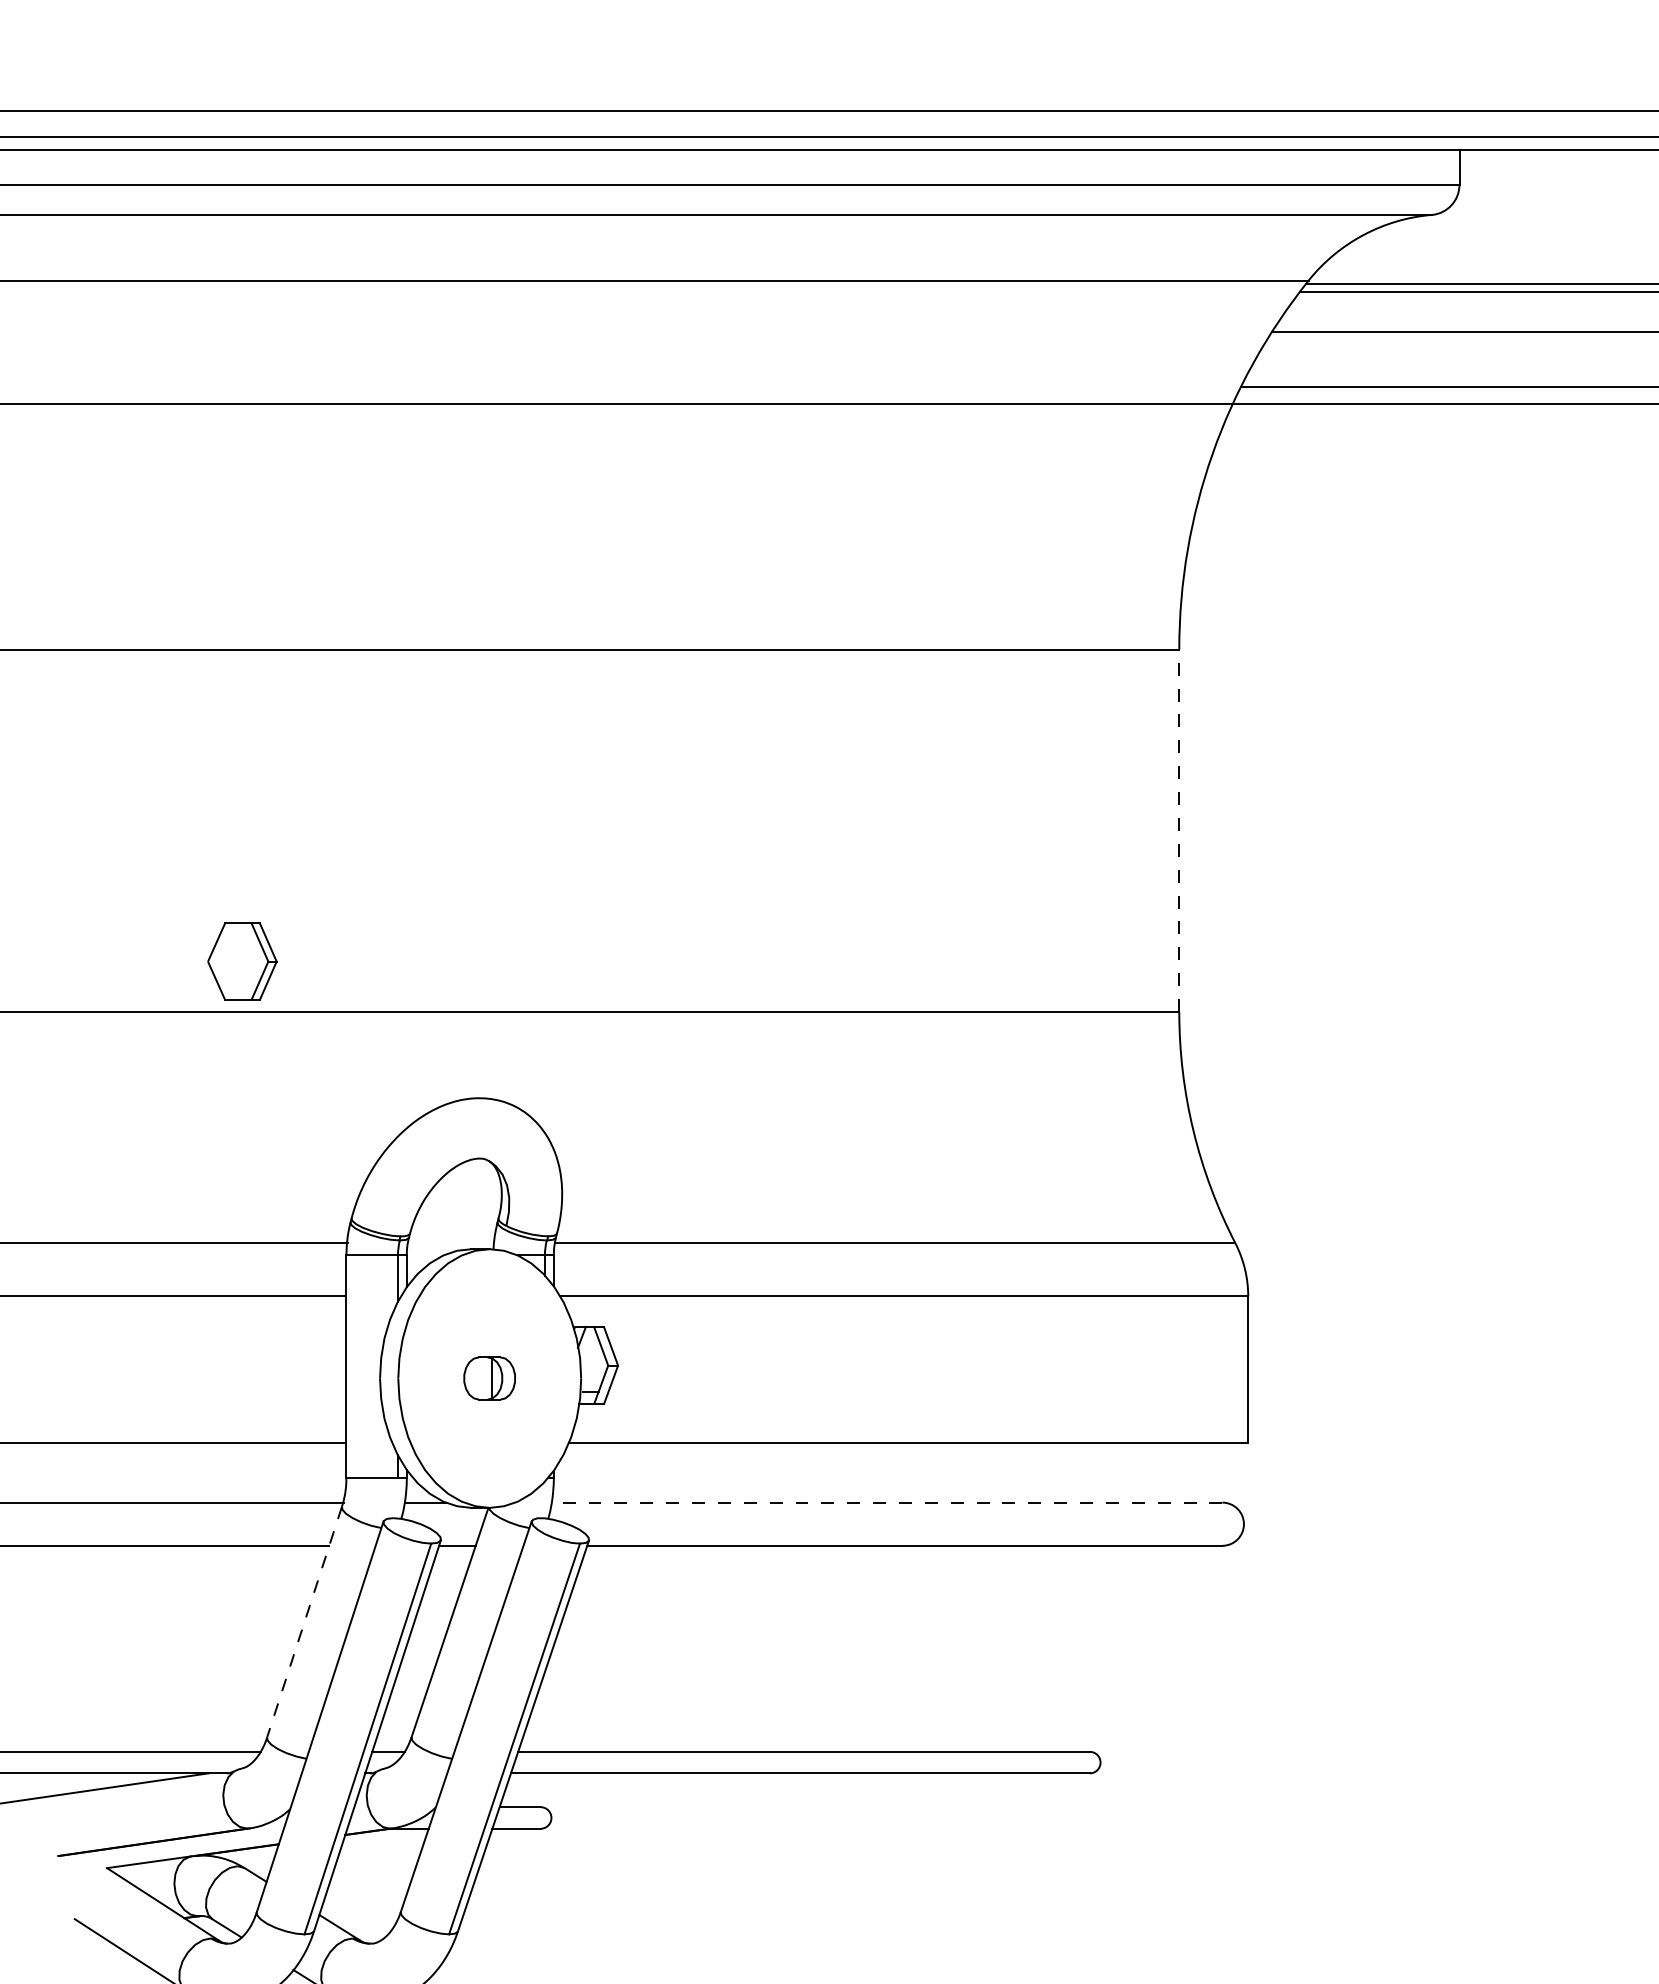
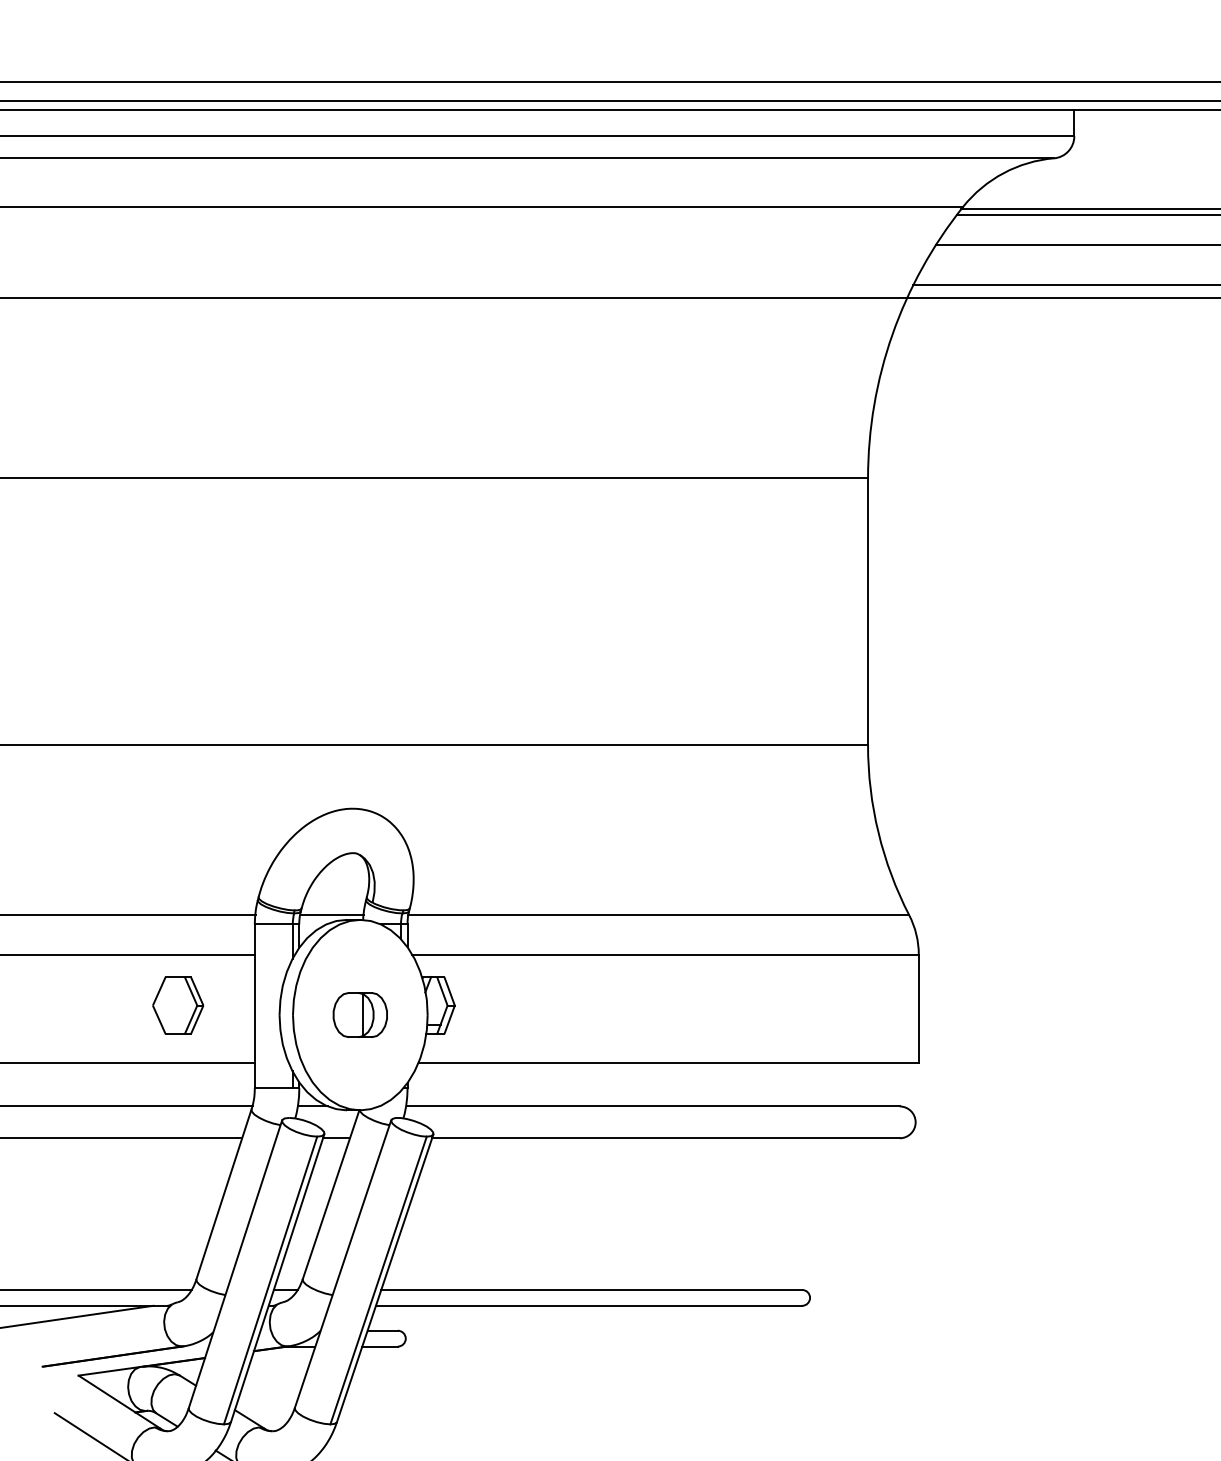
line: (1179, 830) -> (868, 611), dashed -> solid
part: (242, 961) -> (178, 1005), moved
line: (451, 1243) -> (332, 915), added
part: (489, 1378) -> (360, 1015), size x1.43
line: (887, 1502) -> (653, 1106), dashed -> solid
line: (304, 1622) -> (223, 1194), dashed -> solid

